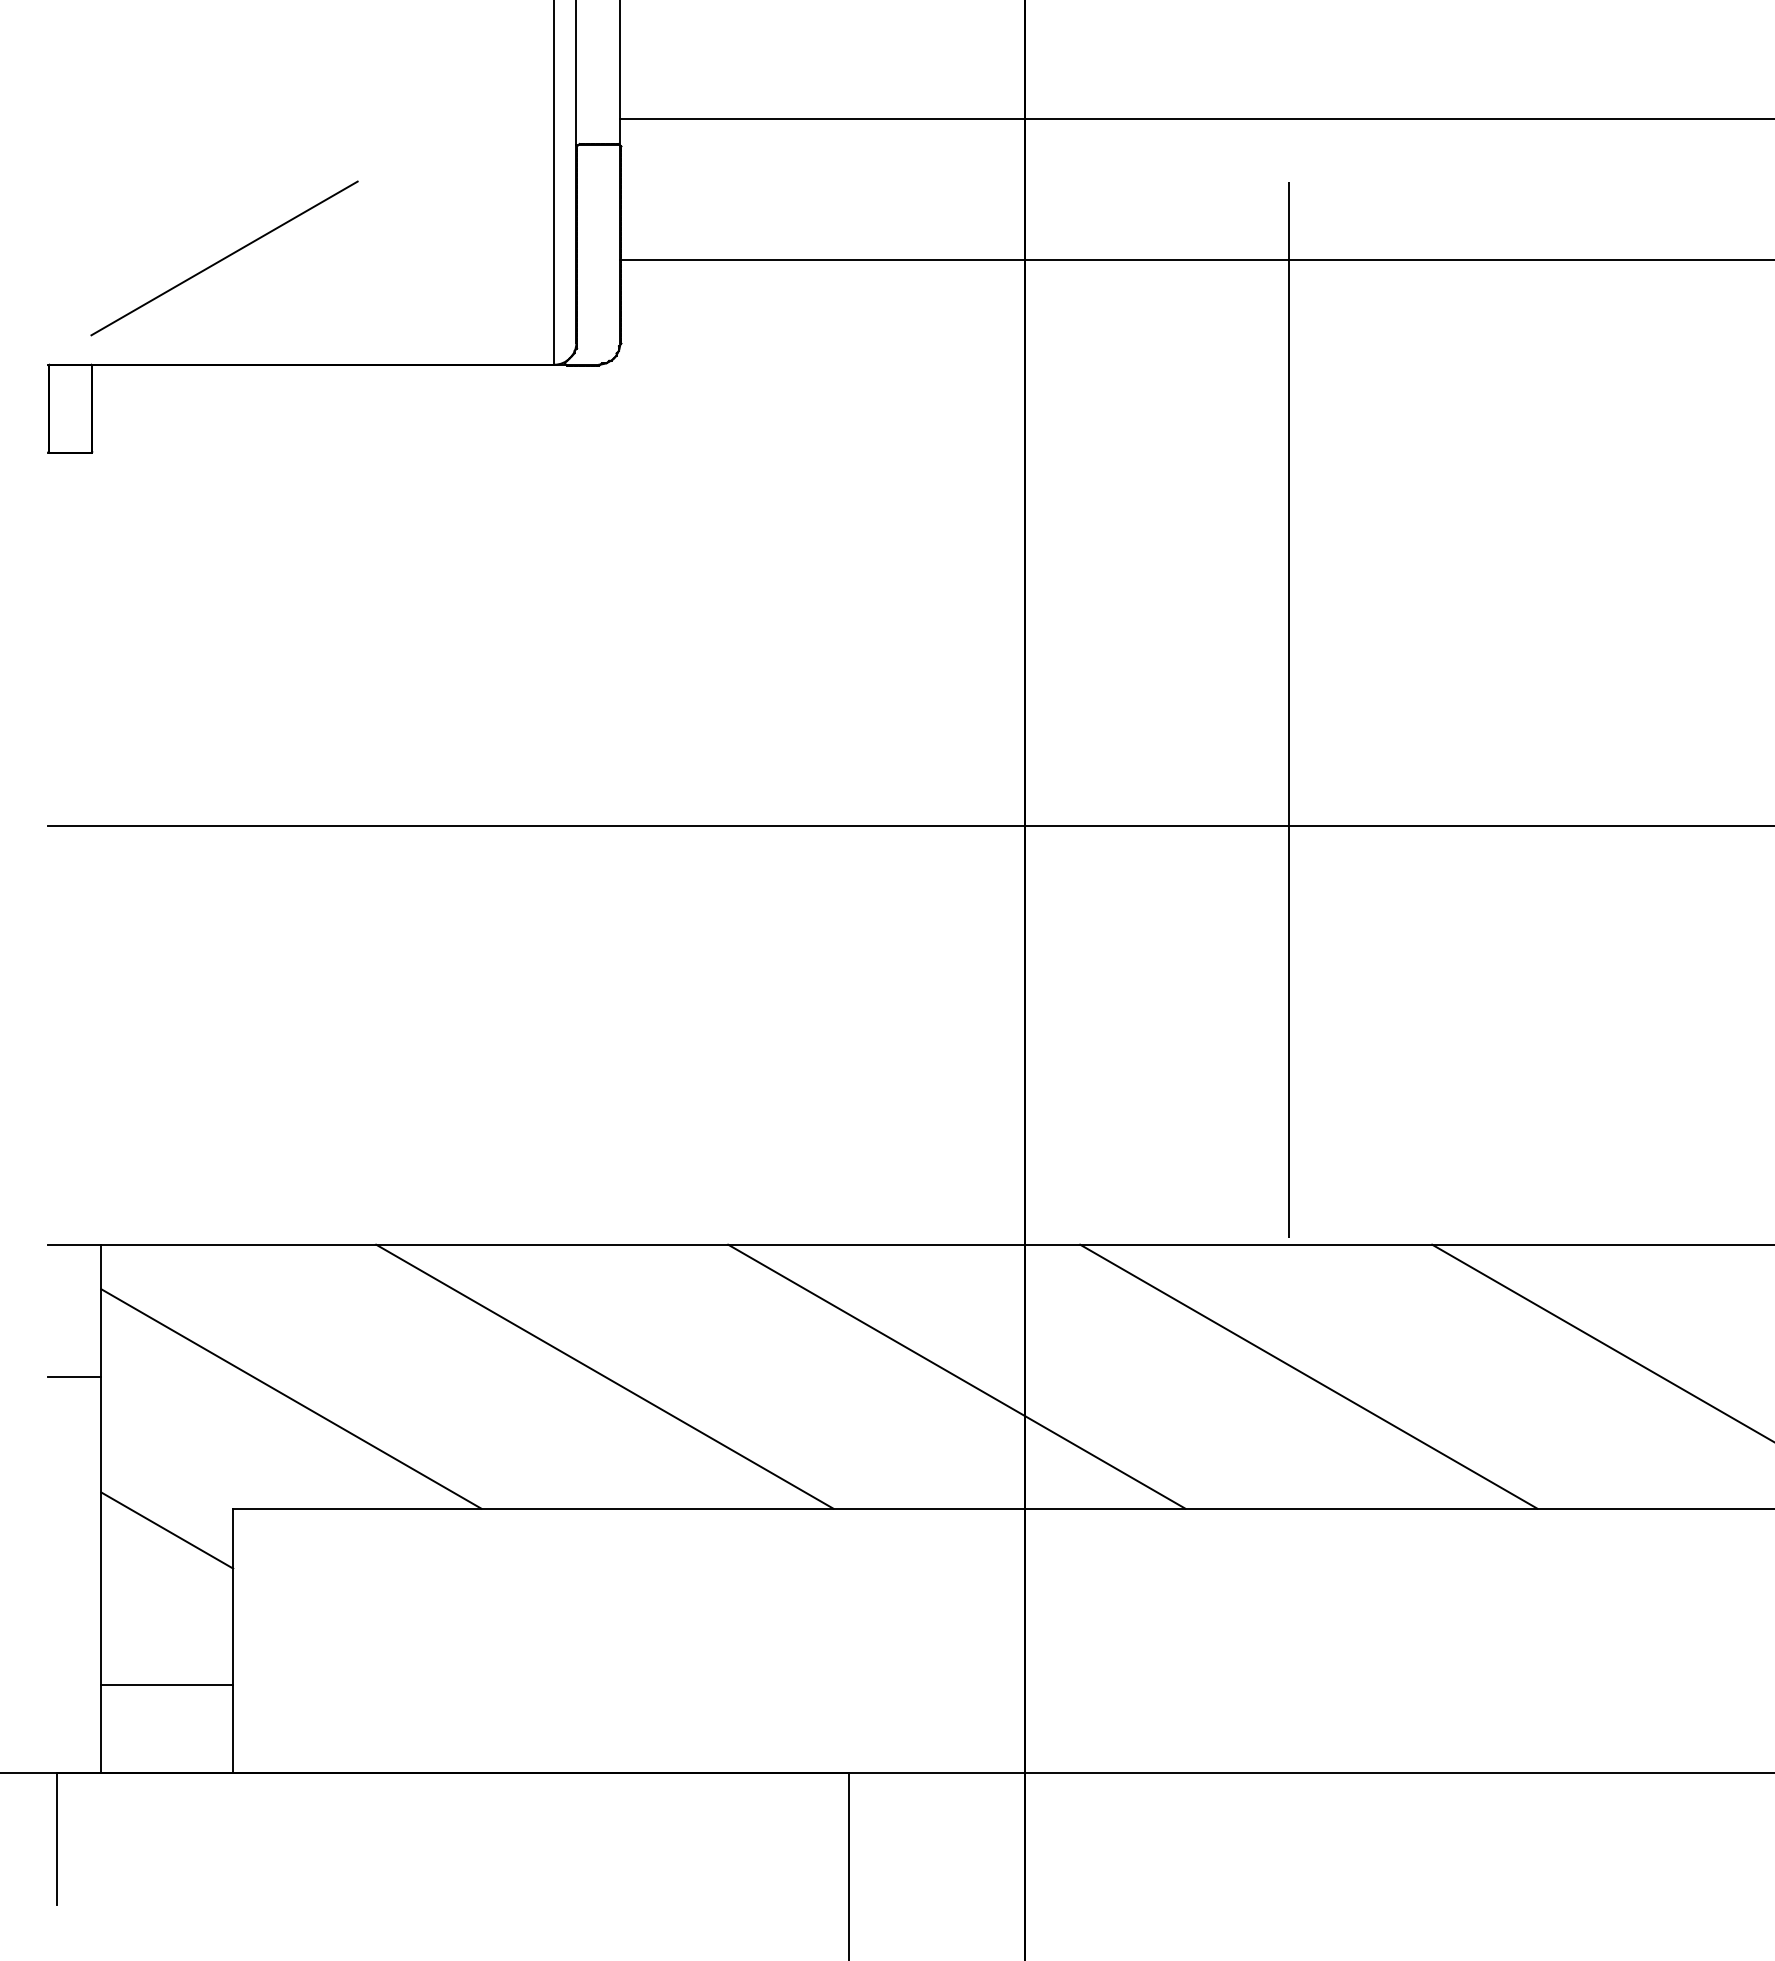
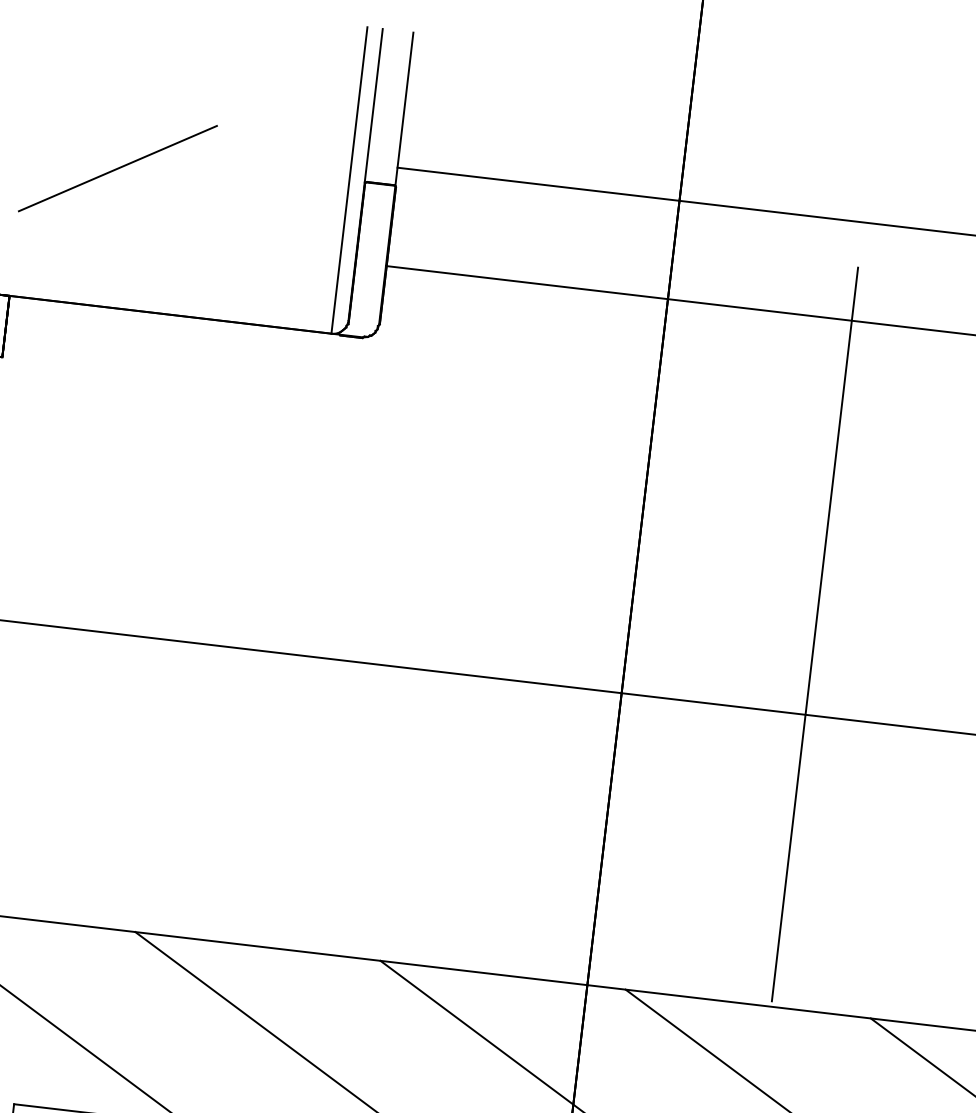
line: (224, 258) -> (117, 168), moved

